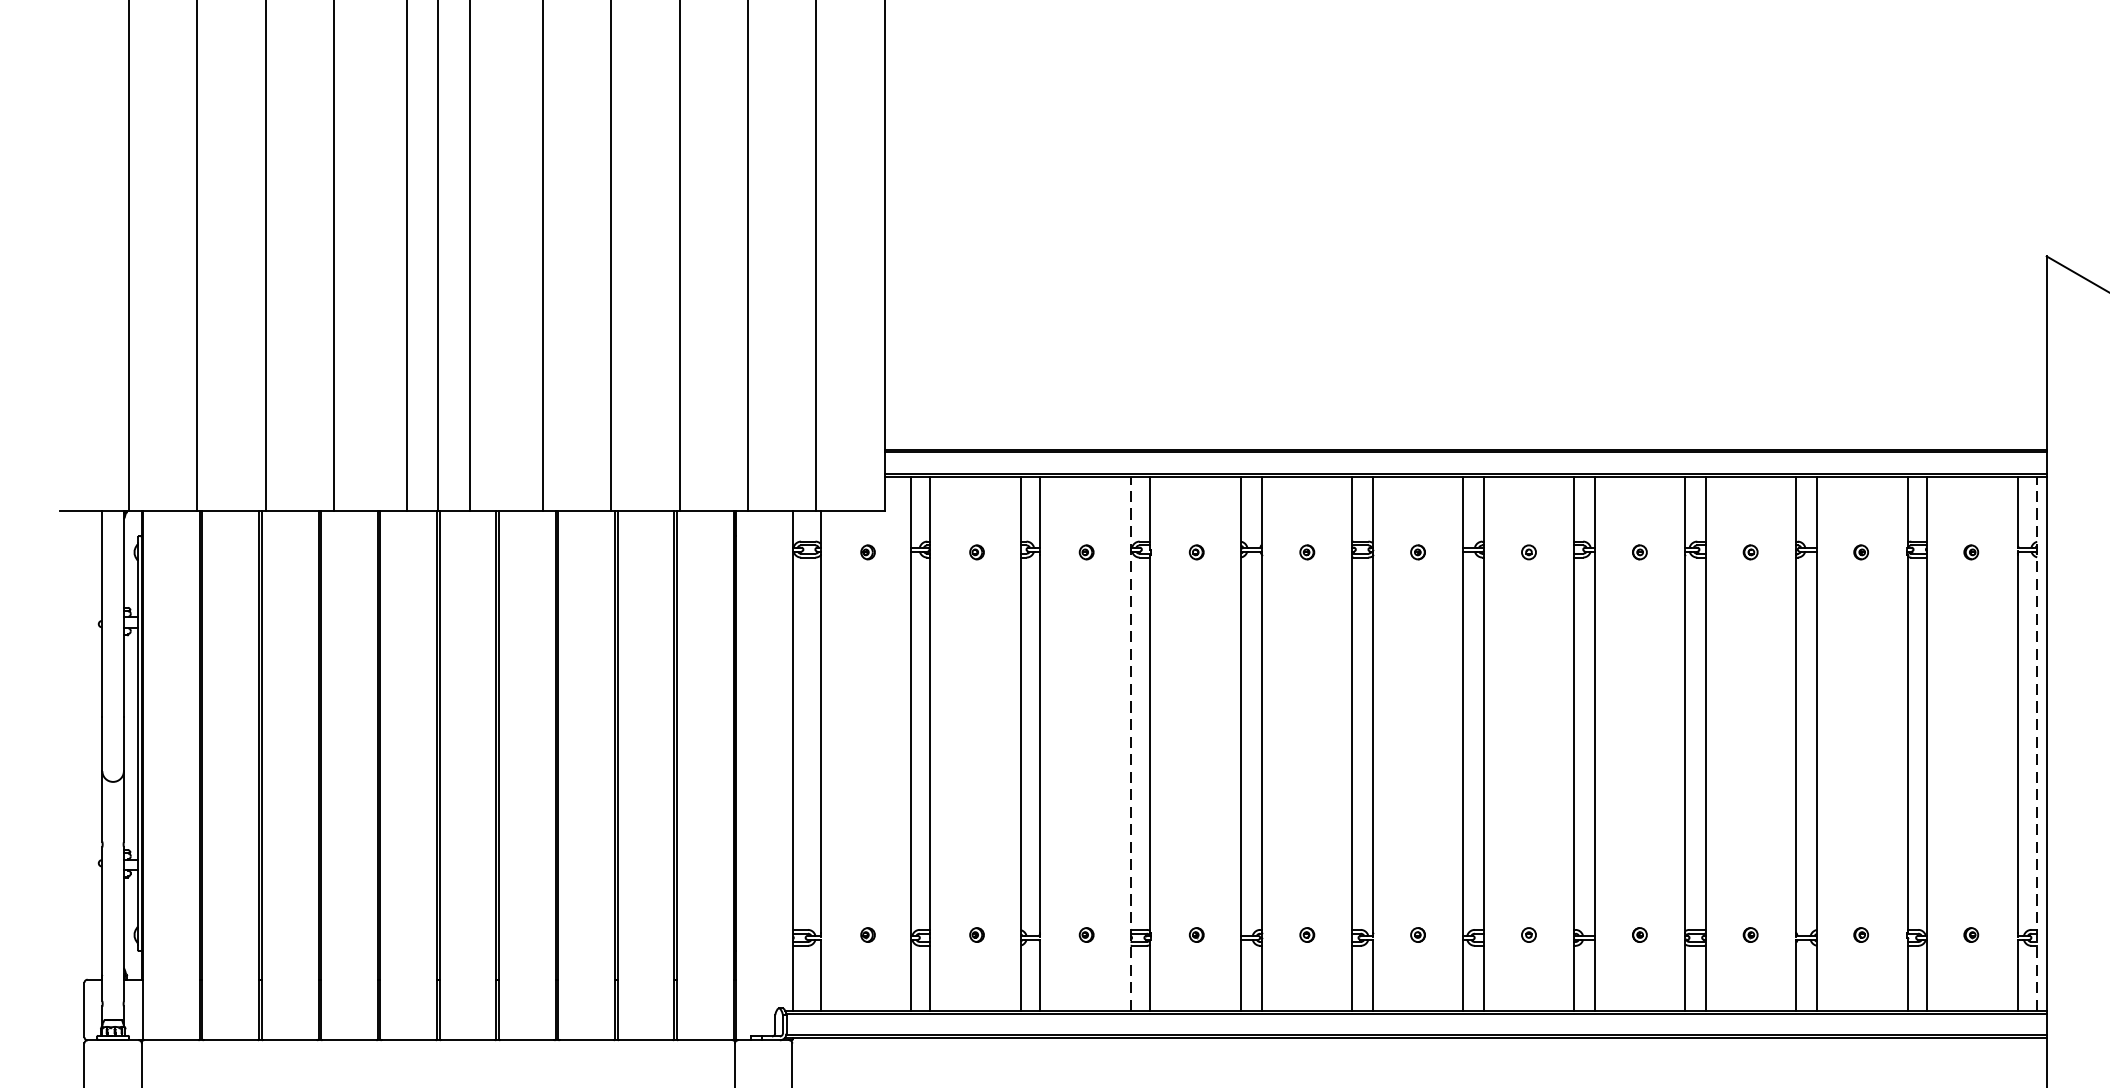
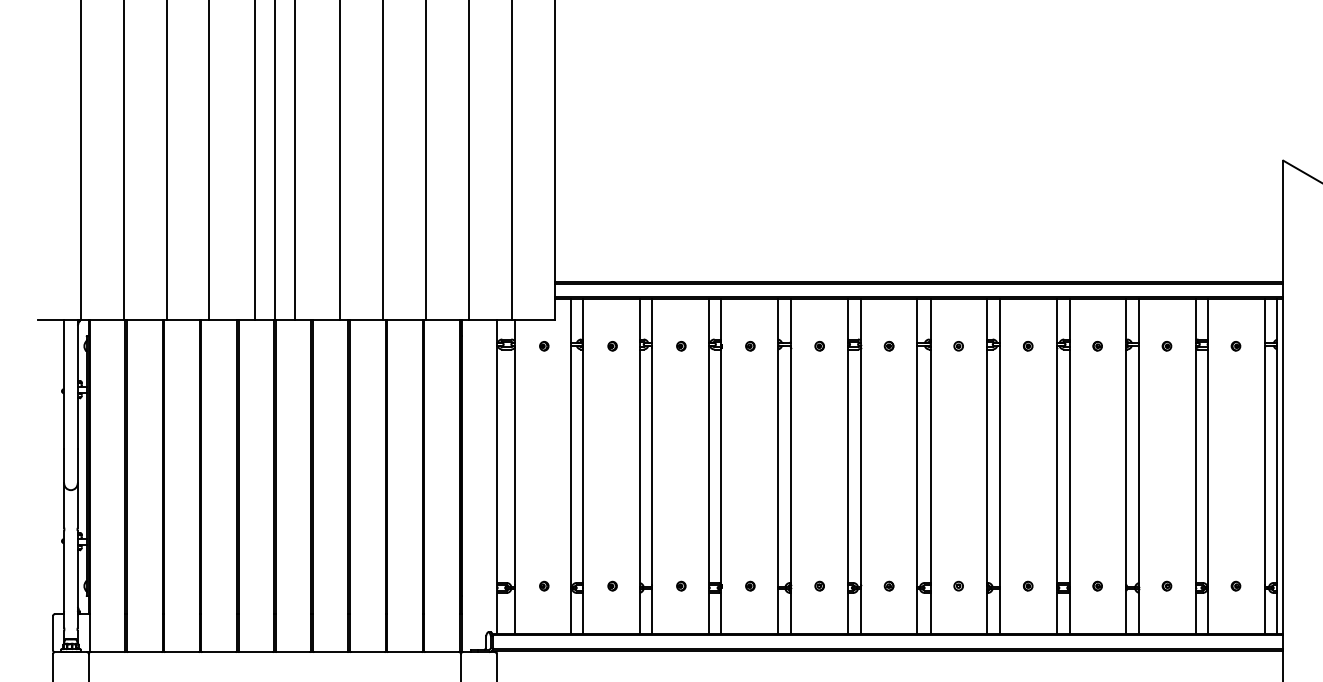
line: (1129, 742) -> (708, 465), dashed -> solid
line: (2037, 742) -> (1277, 465), dashed -> solid

